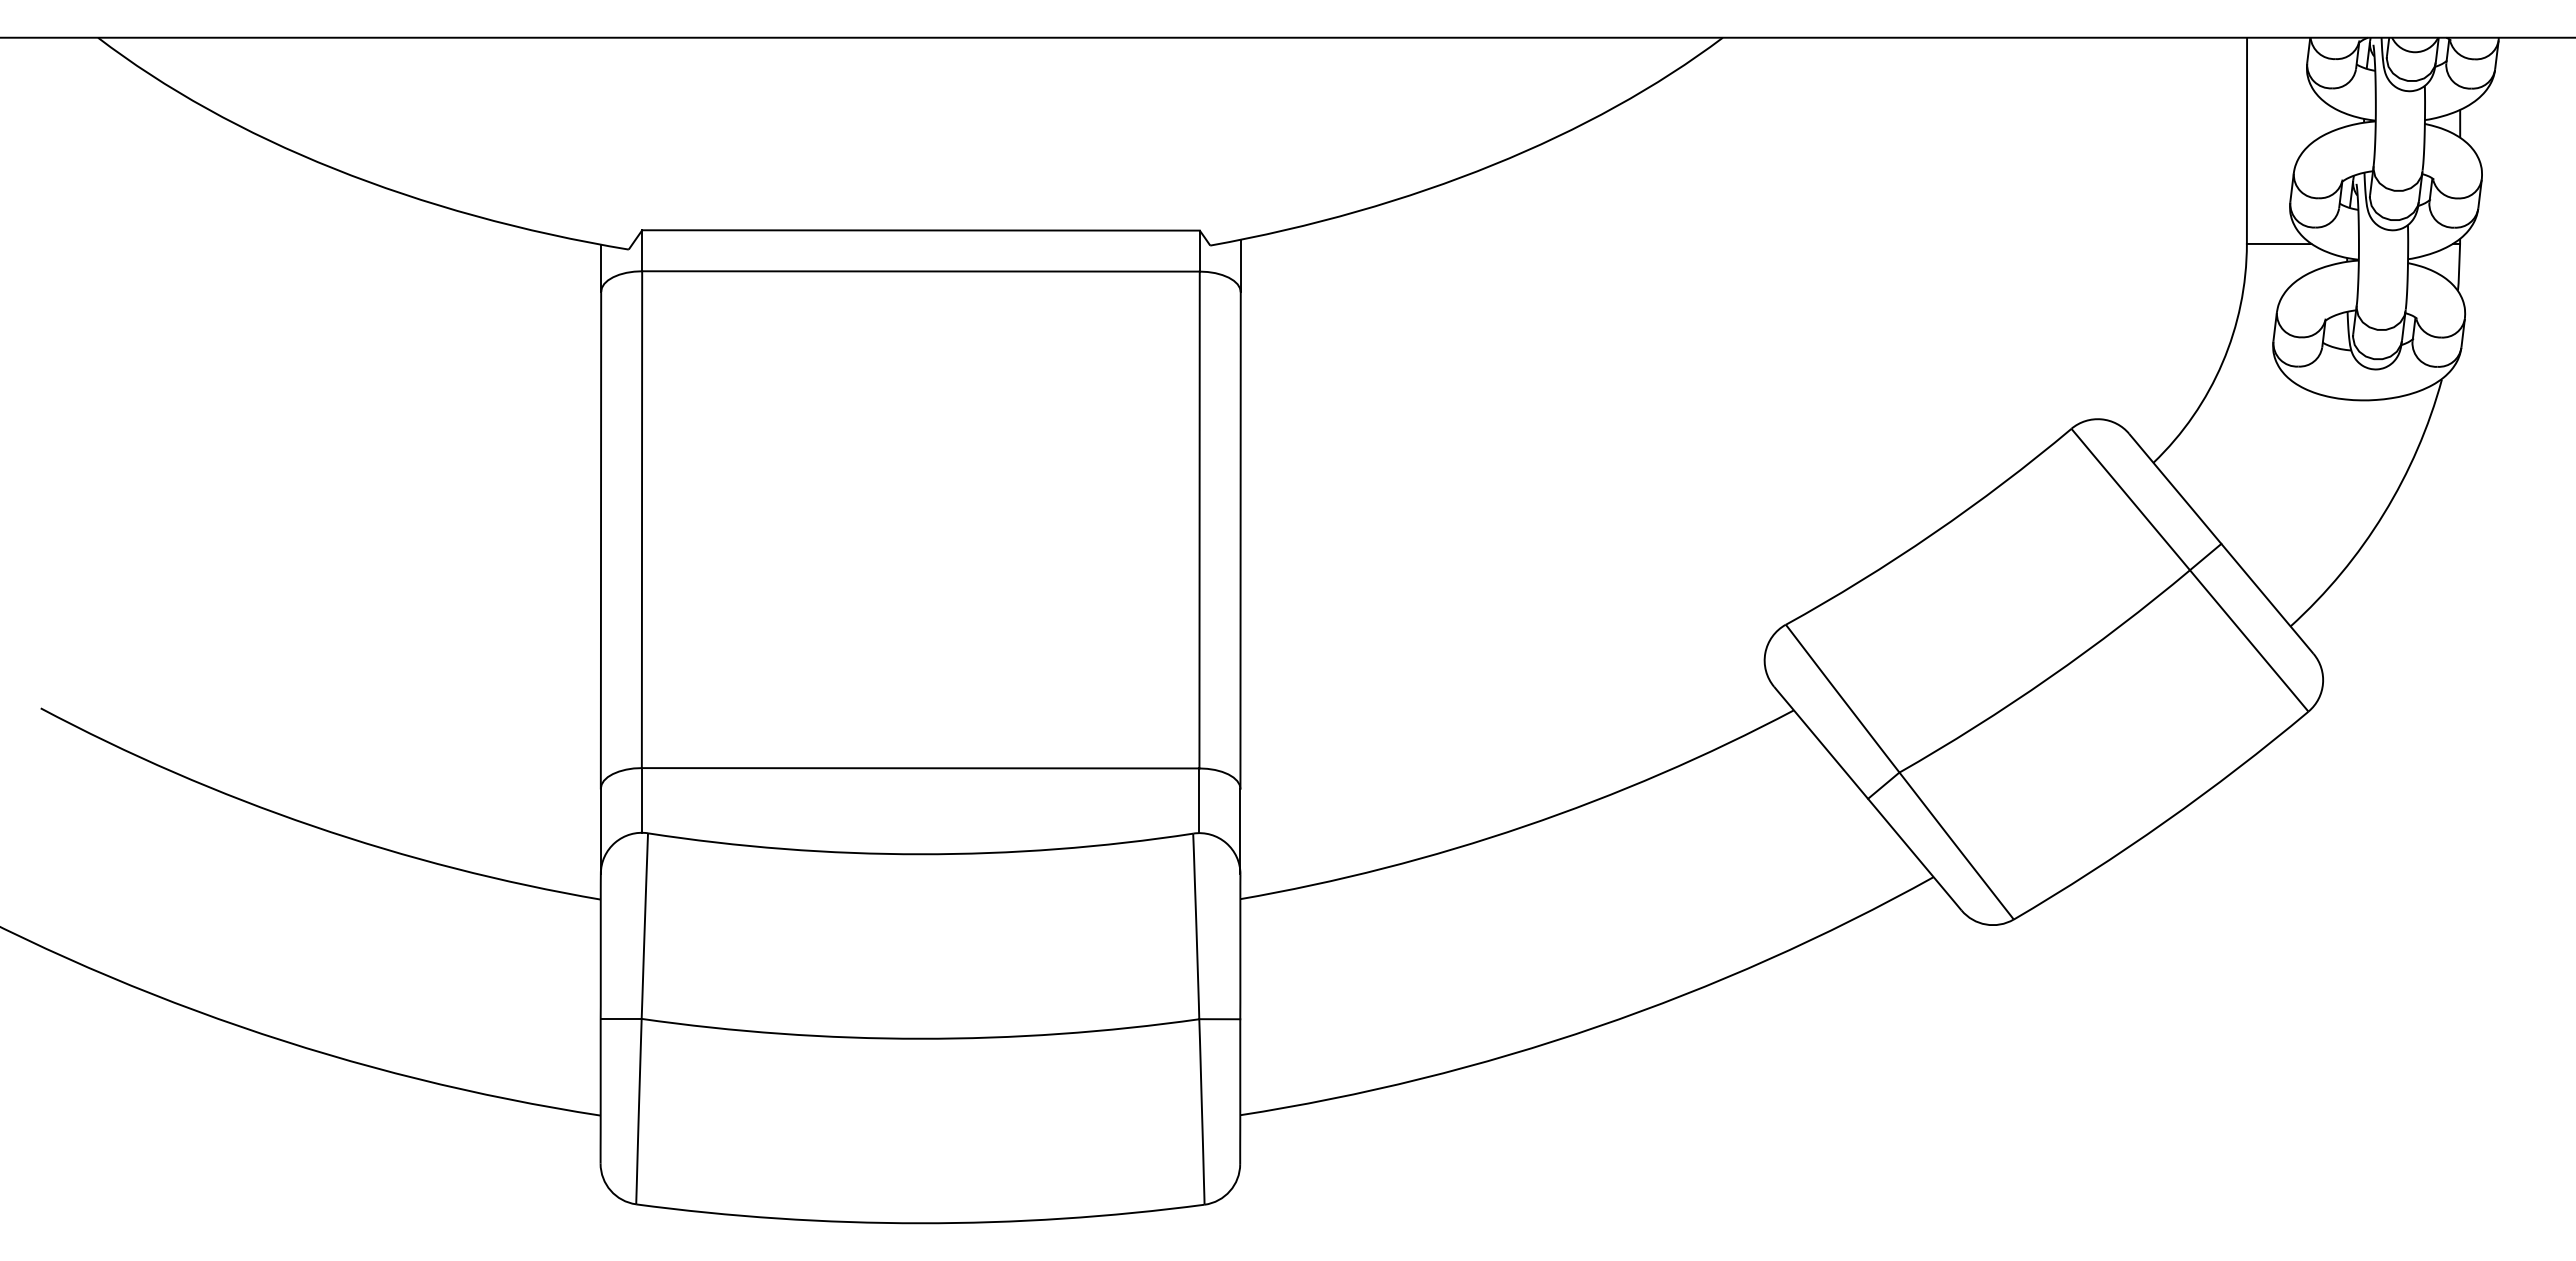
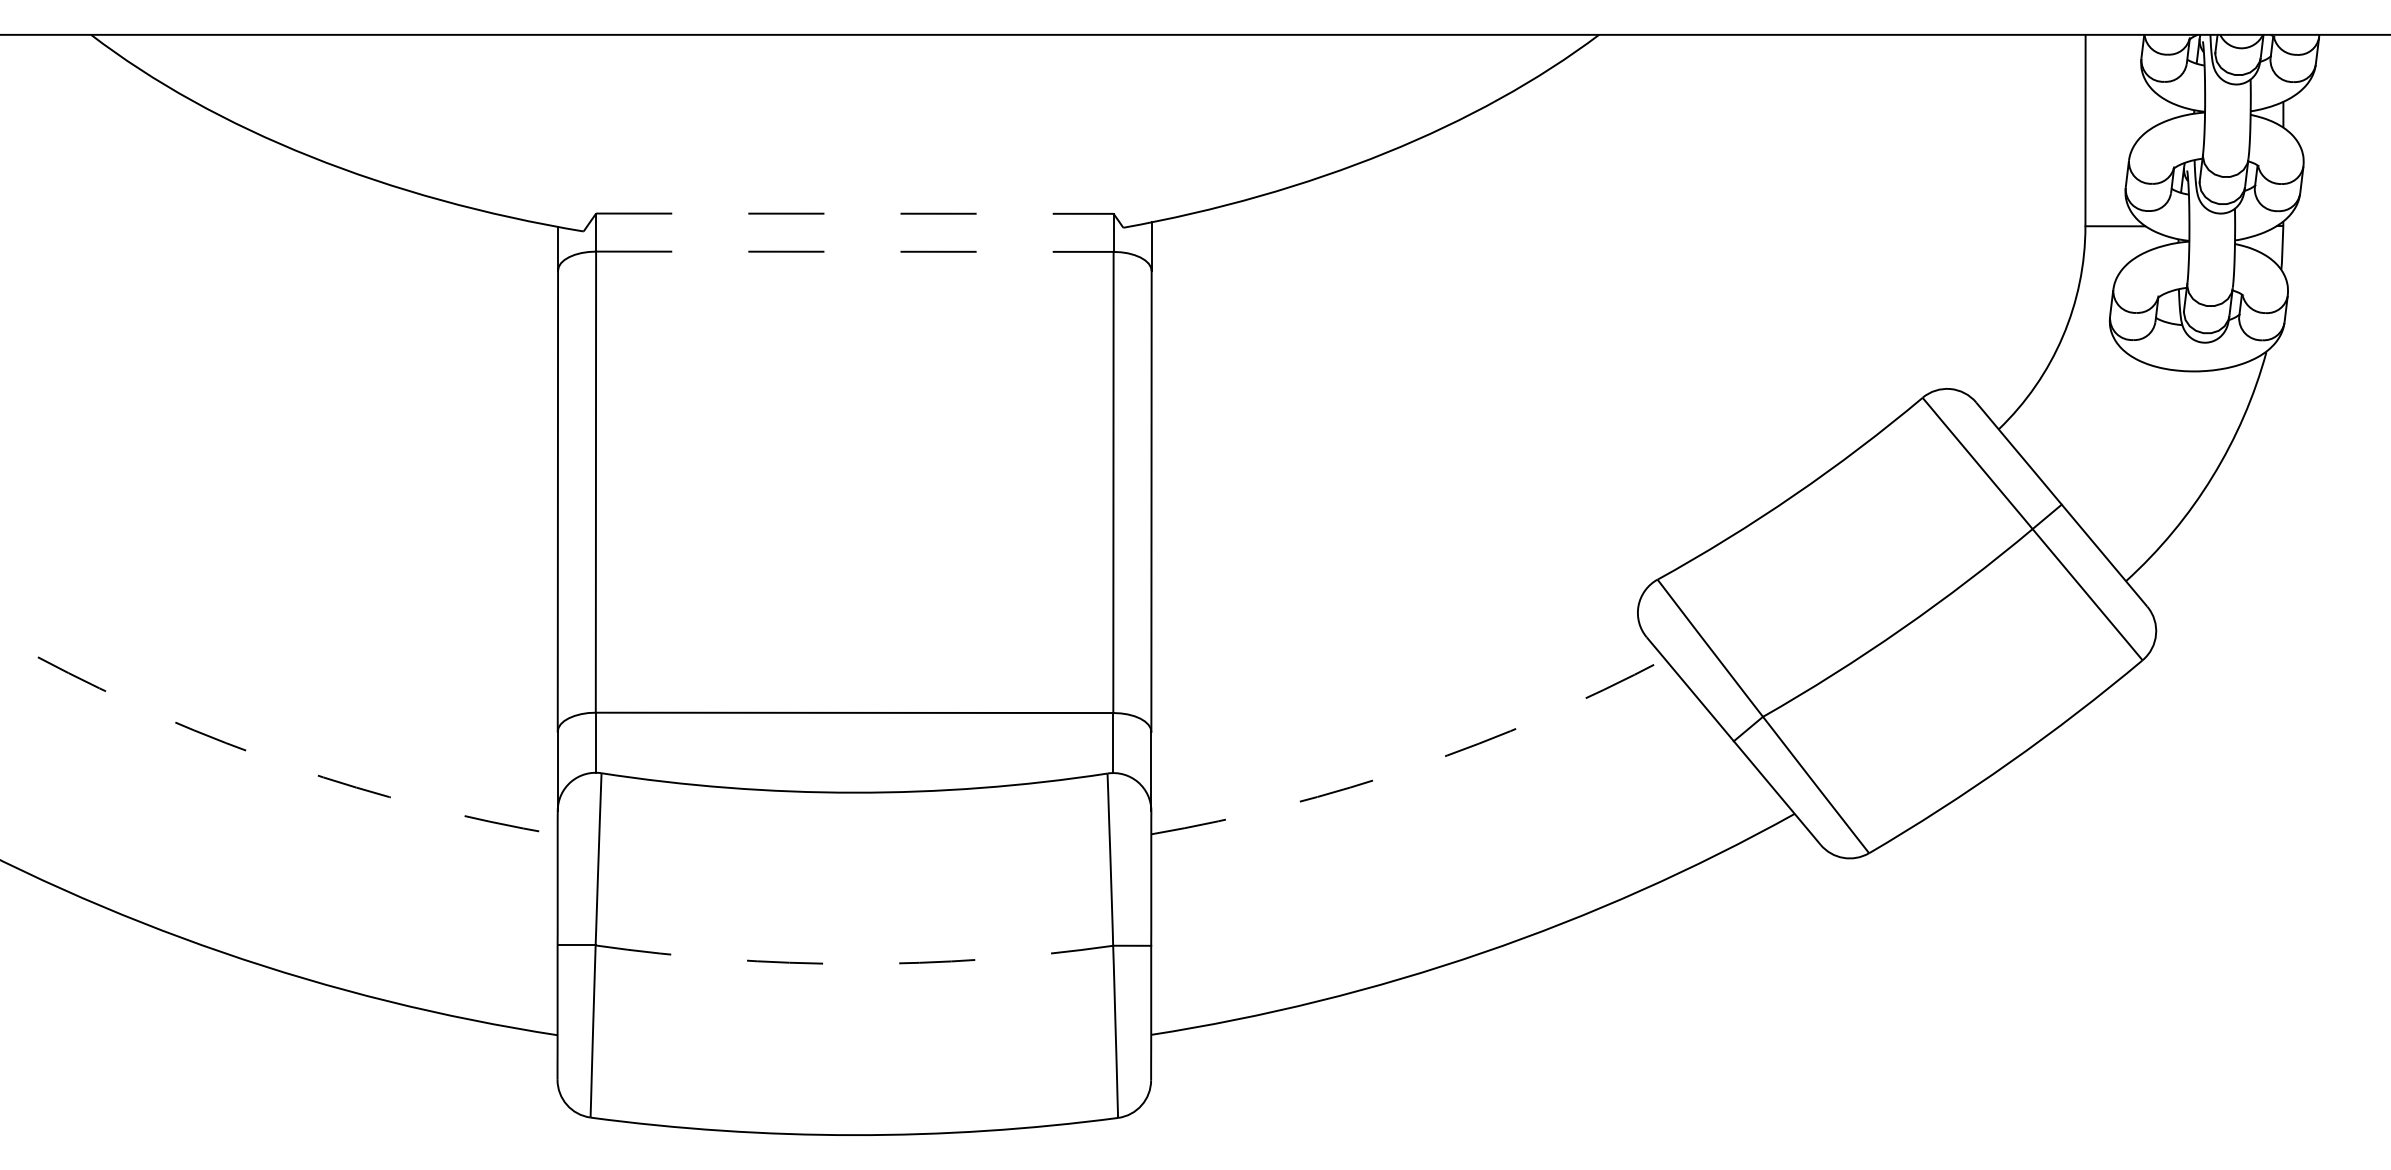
line: (920, 230) -> (854, 213), solid -> dashed
line: (920, 271) -> (854, 251), solid -> dashed
arc: (313, 826) -> (291, 766), solid -> dashed
arc: (1524, 826) -> (1414, 766), solid -> dashed
arc: (920, 1038) -> (854, 963), solid -> dashed

